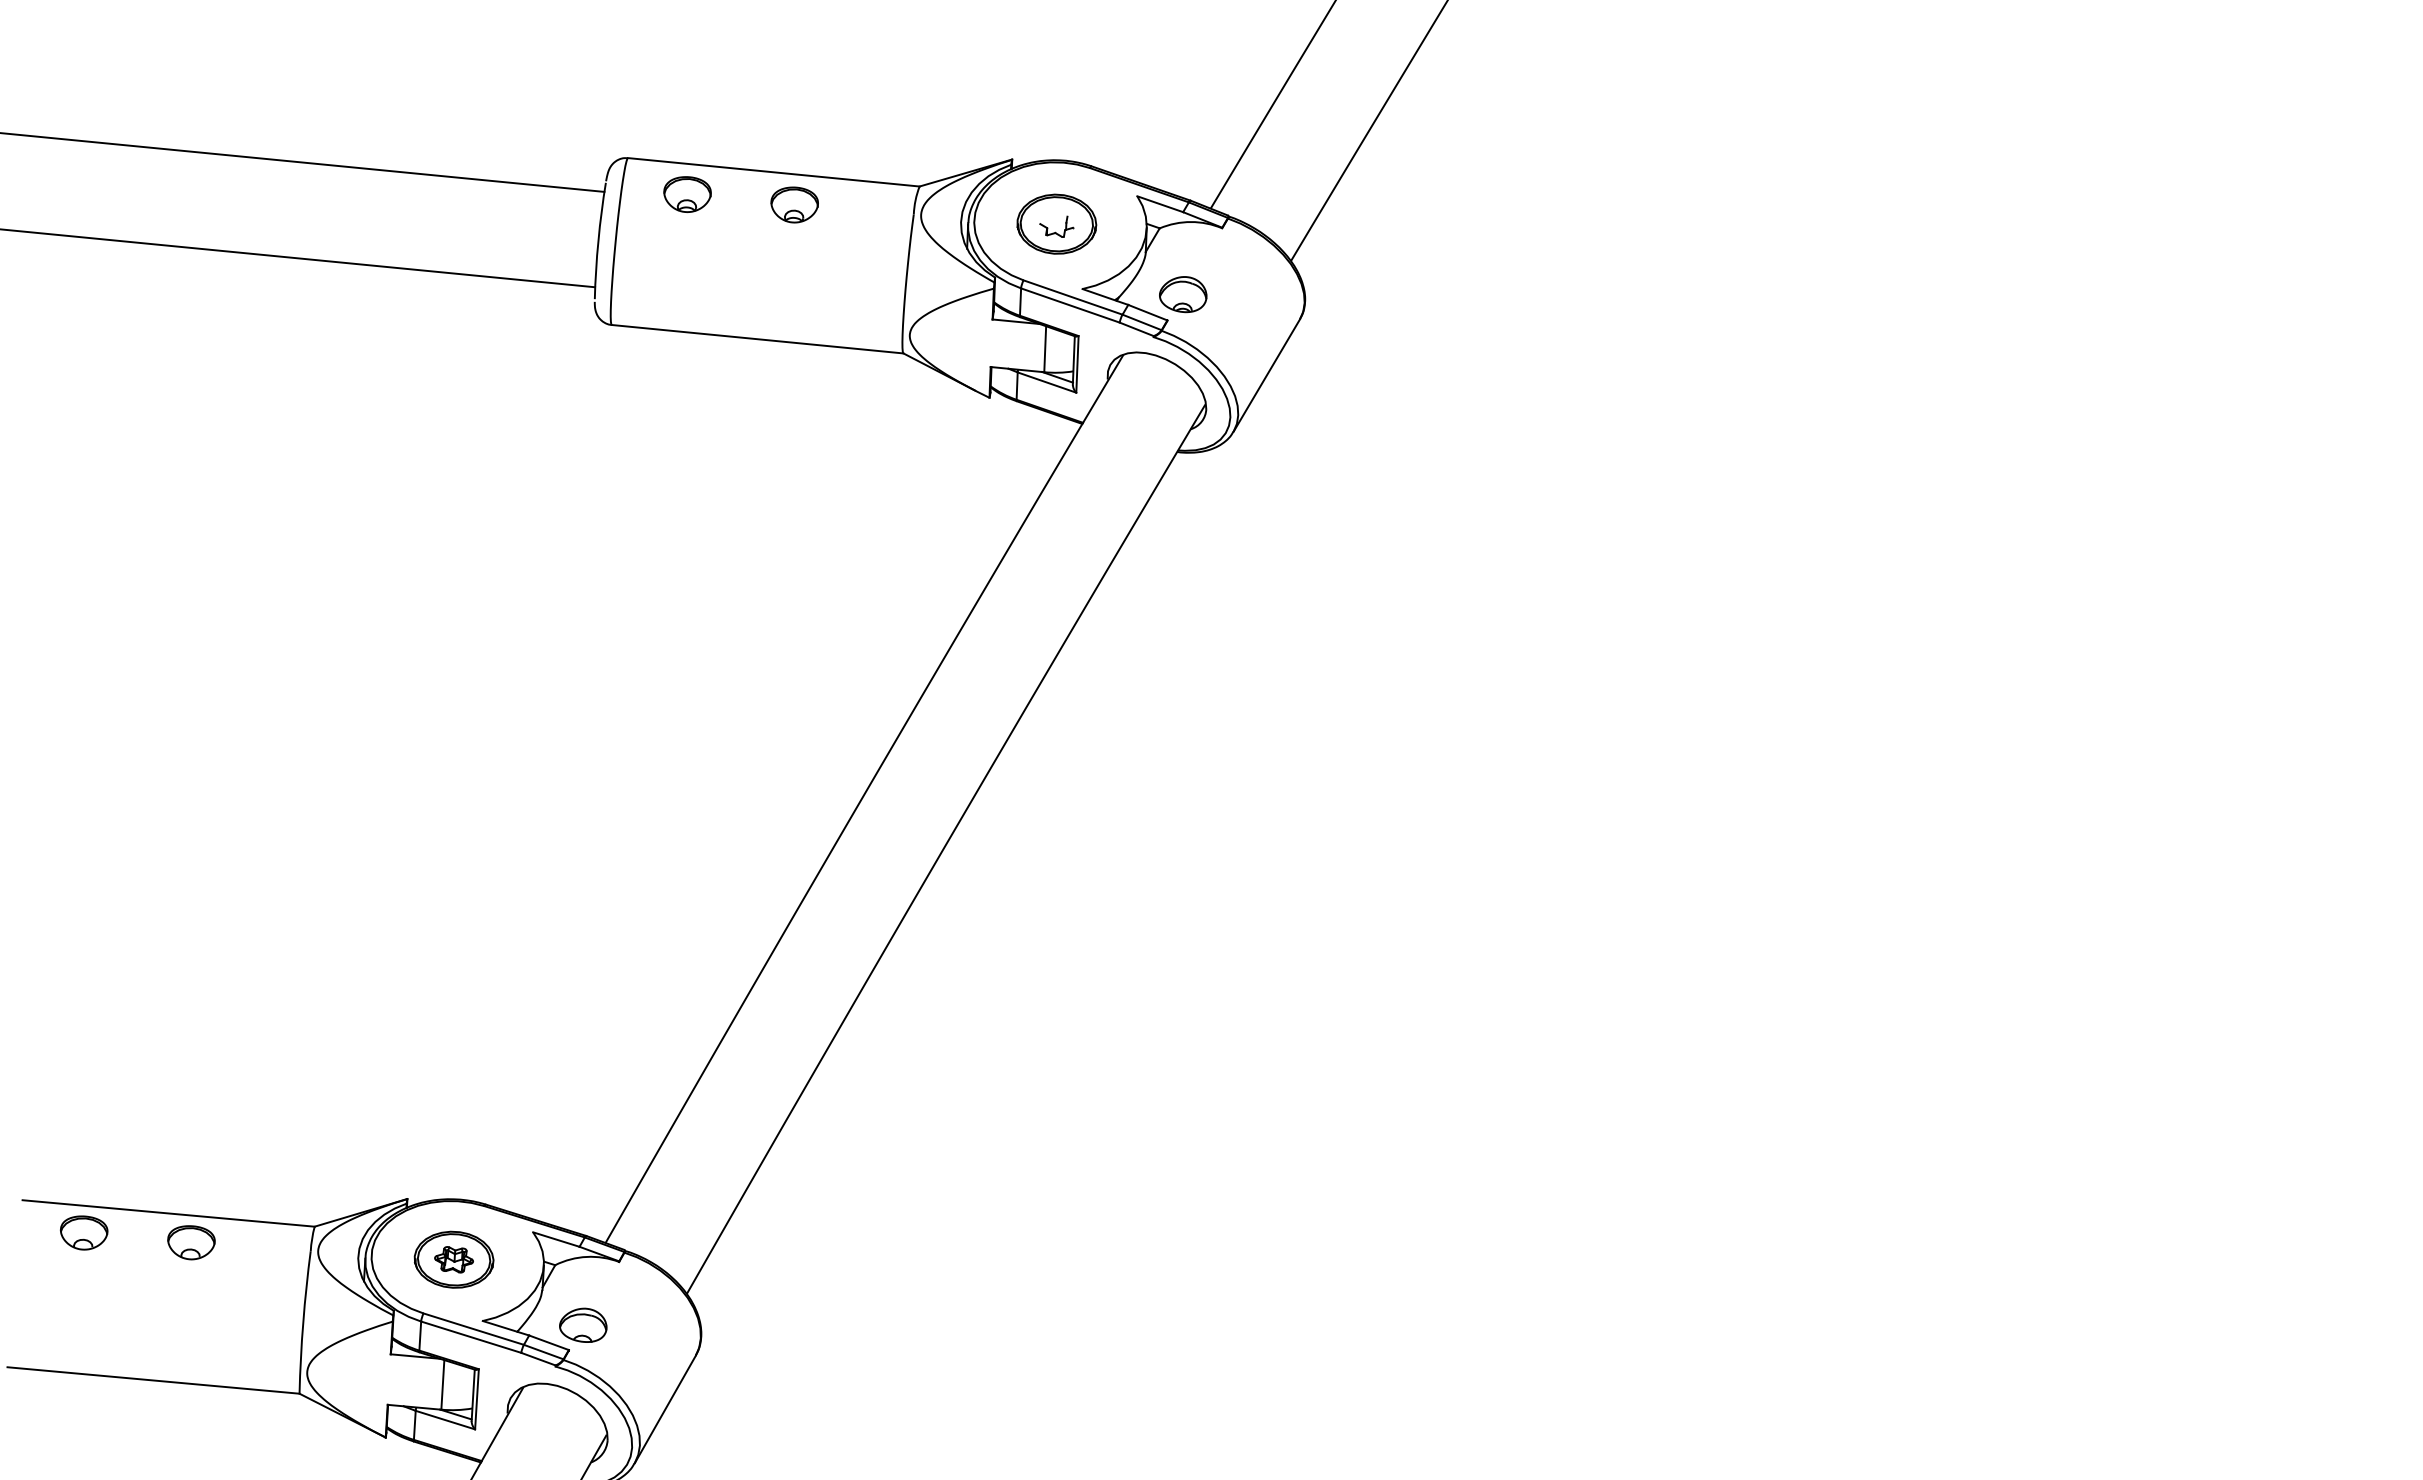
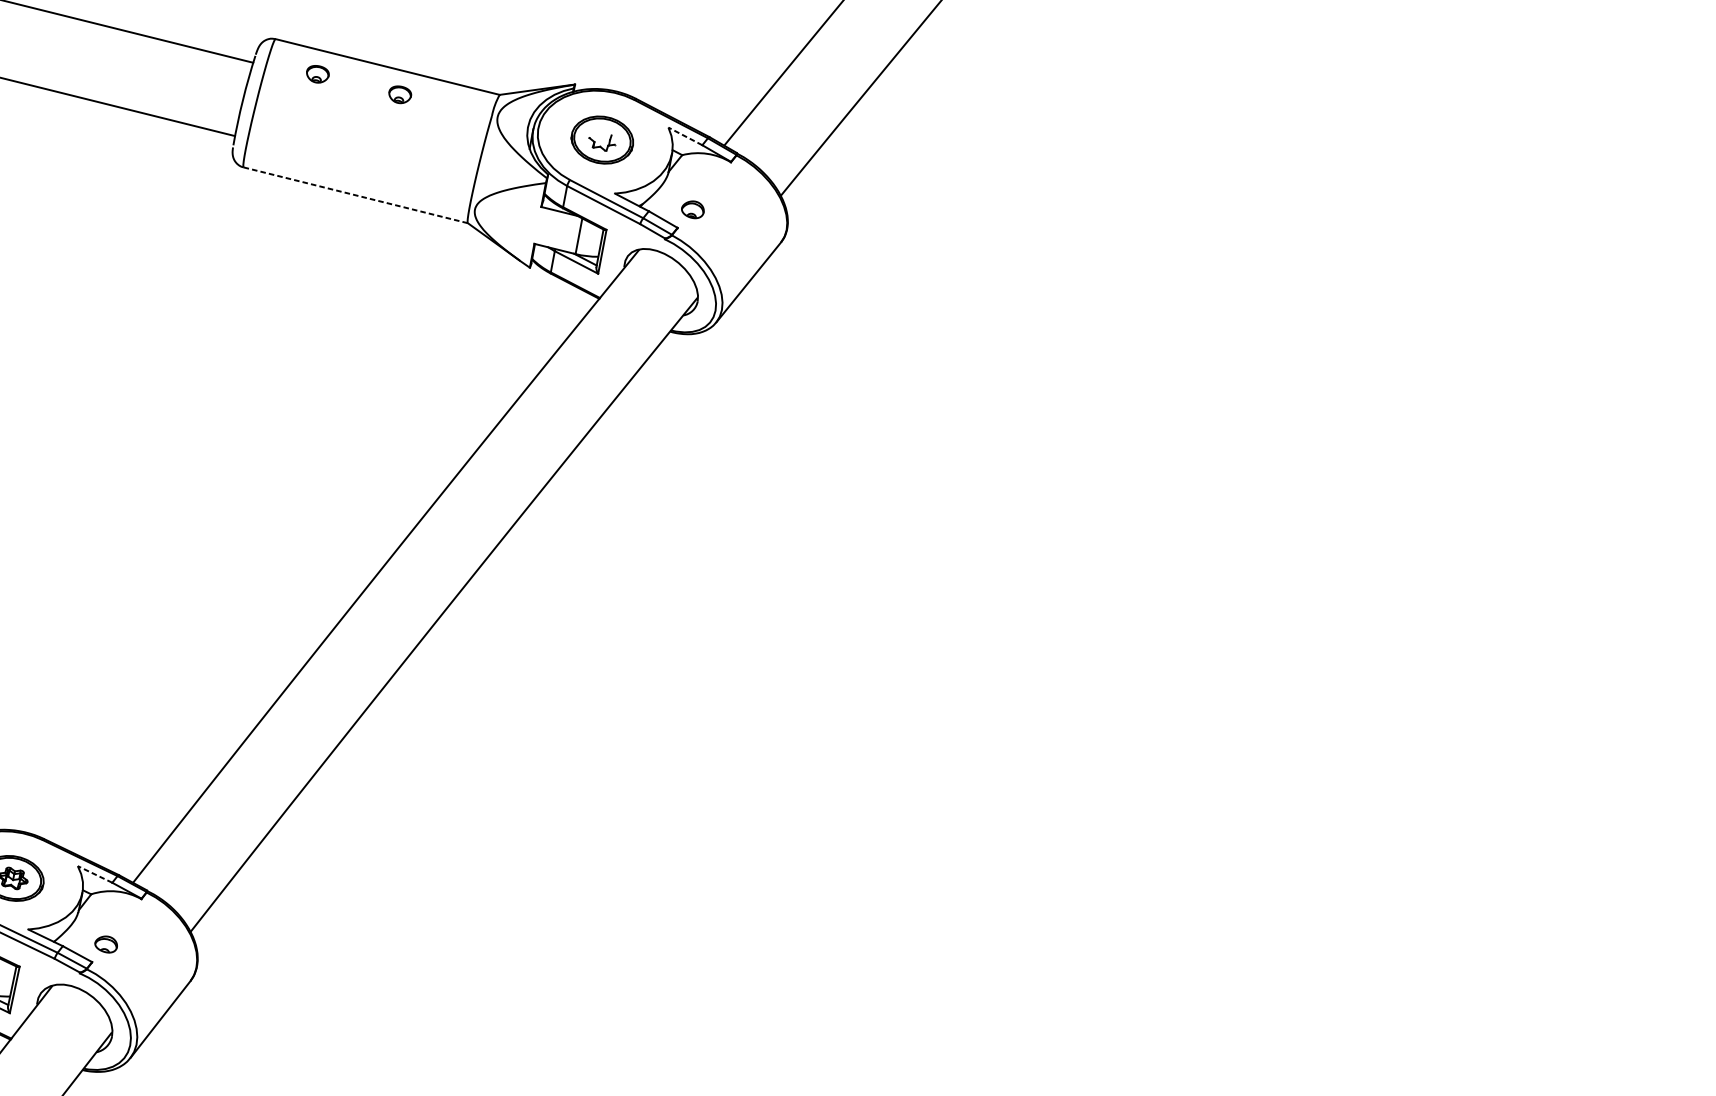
part: (687, 194) -> (317, 74), size x0.6
part: (794, 204) -> (400, 94), size x0.6
line: (1159, 204) -> (684, 136), solid -> dashed
part: (1183, 294) -> (693, 209), size x0.6
line: (757, 339) -> (355, 195), solid -> dashed
line: (555, 1239) -> (94, 874), solid -> dashed
part: (583, 1324) -> (106, 943), size x0.6

